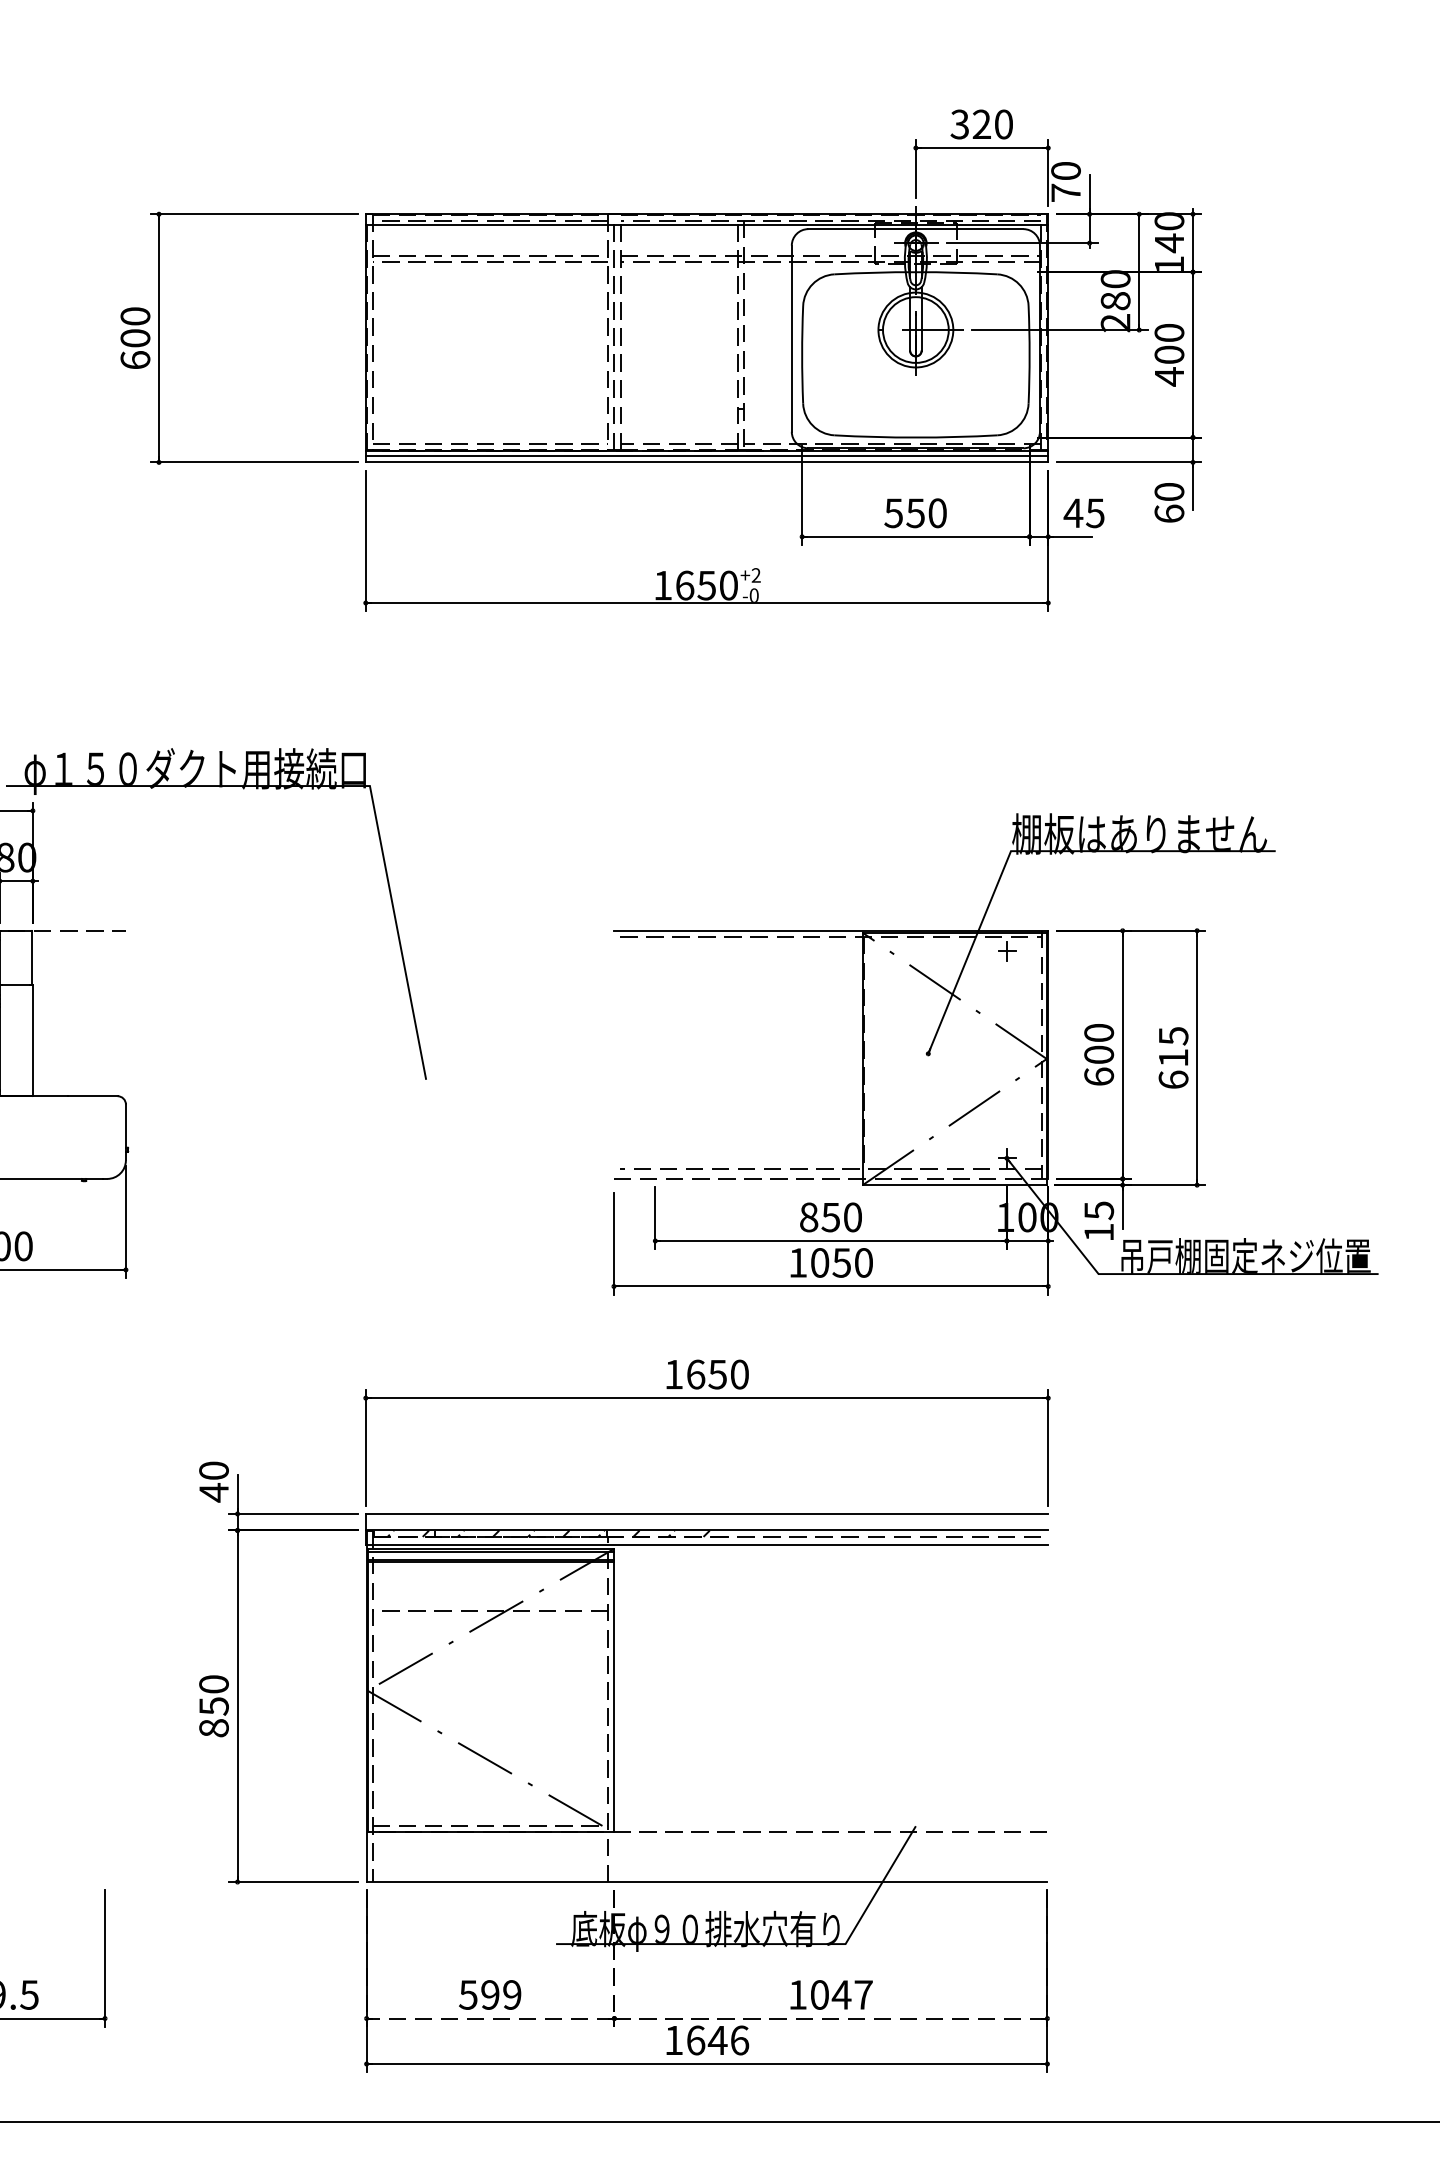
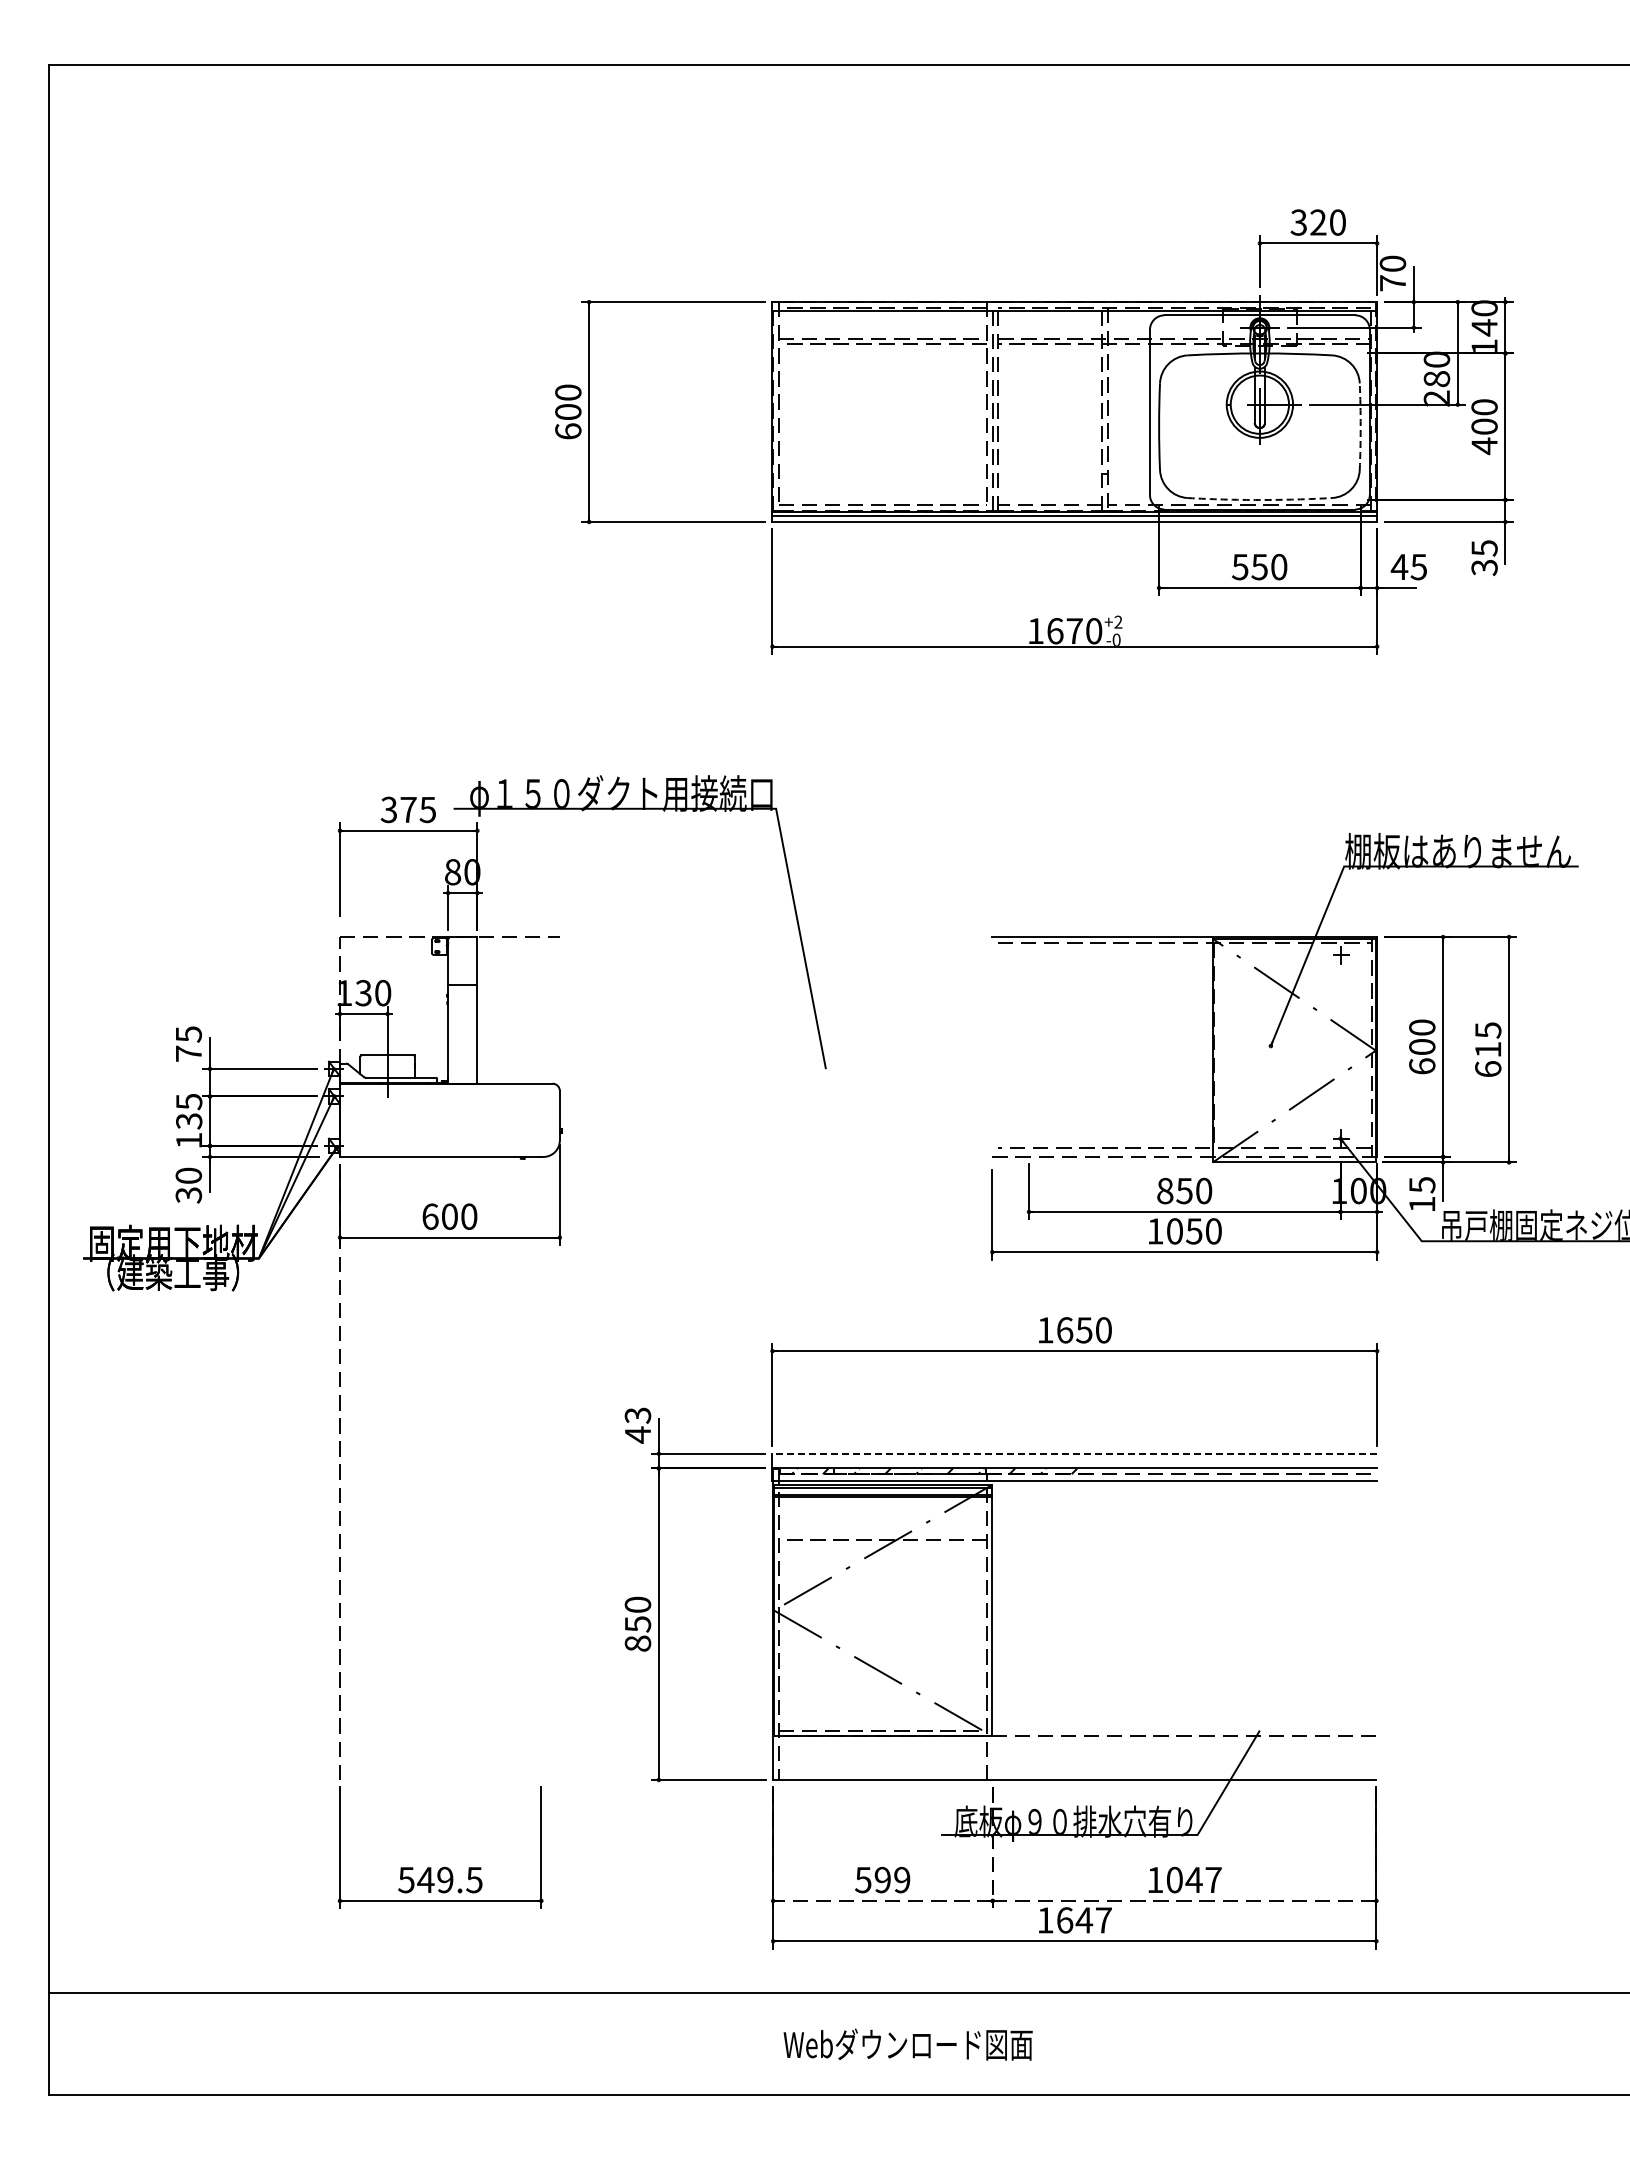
arc: (1029, 354) -> (1360, 426), solid -> dashed
arc: (915, 438) -> (1259, 500), solid -> dashed
text: (1169, 503) -> (1484, 558), 60 -> 35
text: (706, 585) -> (1074, 631), 1650 -> 1670
text: (213, 1470) -> (637, 1415), 40 -> 43
line: (706, 1513) -> (1074, 1453), solid -> dashed
text: (740, 2040) -> (1104, 1920), 1646 -> 1647

